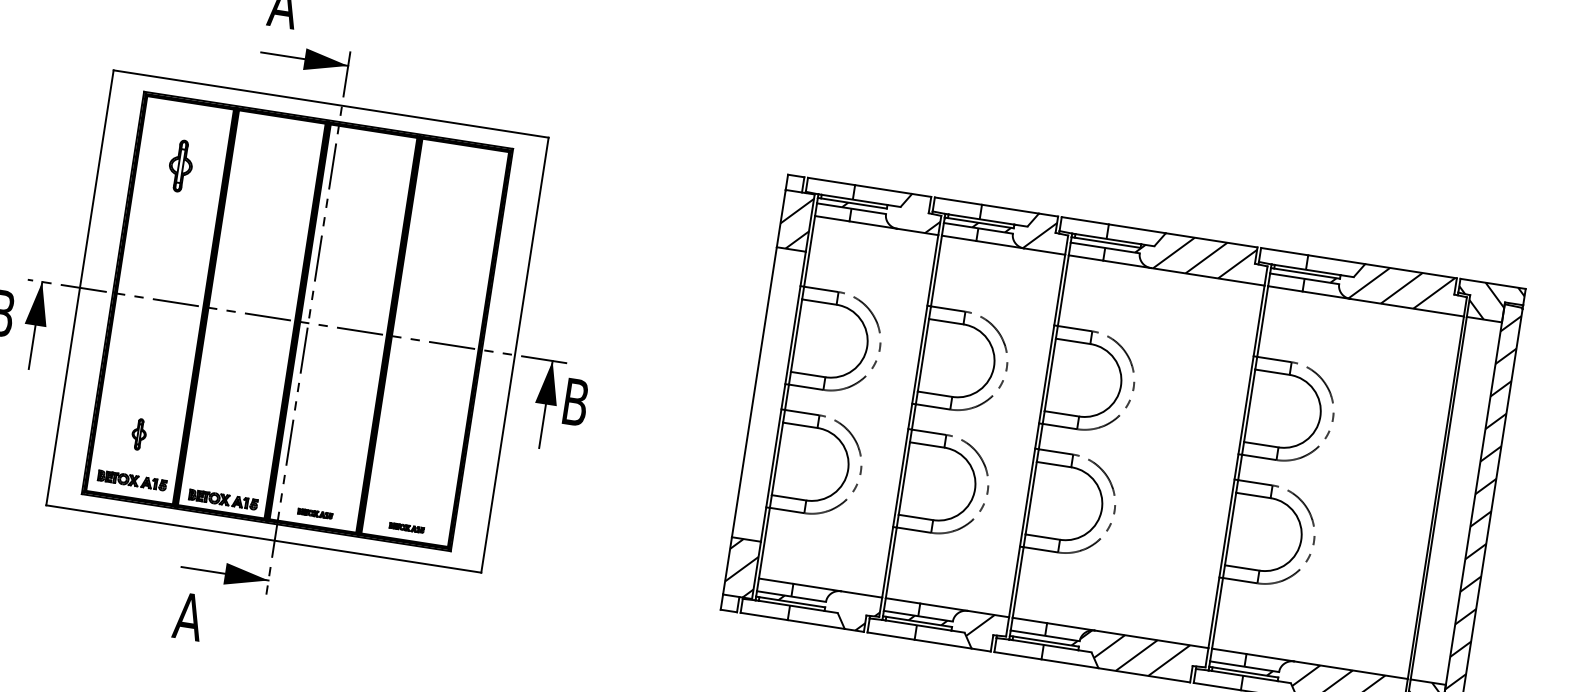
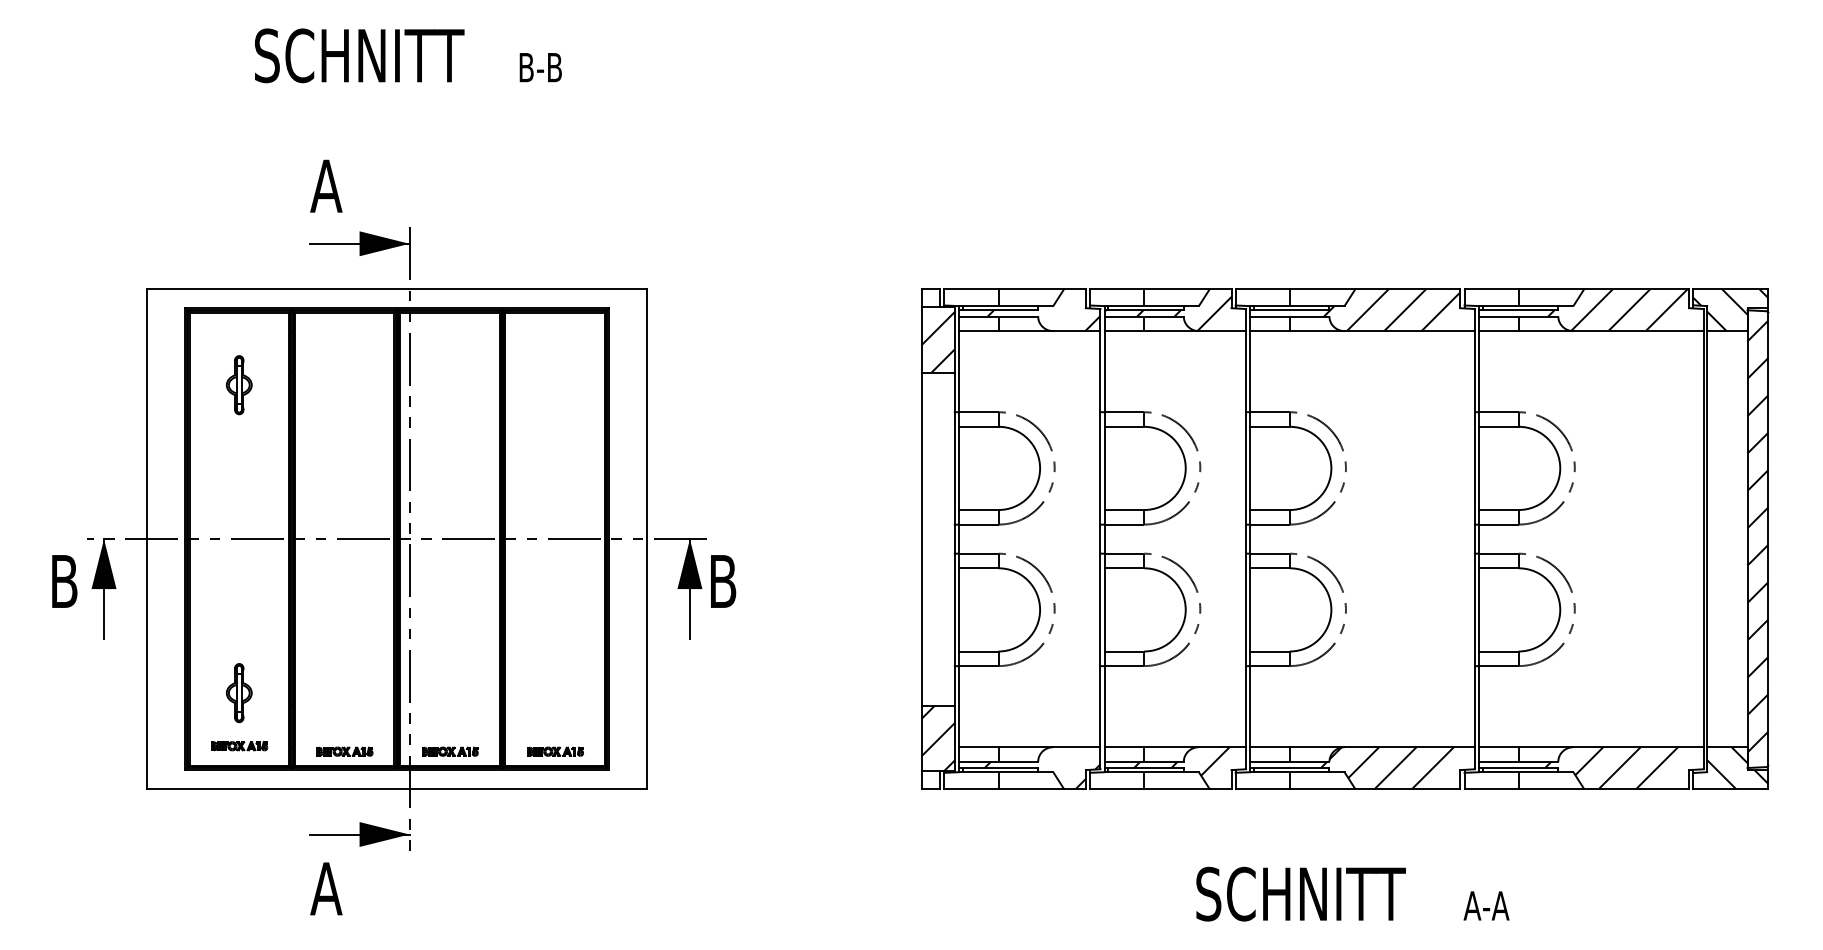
part: (138, 434) -> (238, 693), size x1.67
part: (132, 480) -> (239, 746), size x0.71
part: (223, 499) -> (344, 751), size x0.71
part: (315, 513) -> (450, 751), size x1.43
part: (406, 527) -> (555, 751), size x1.43

